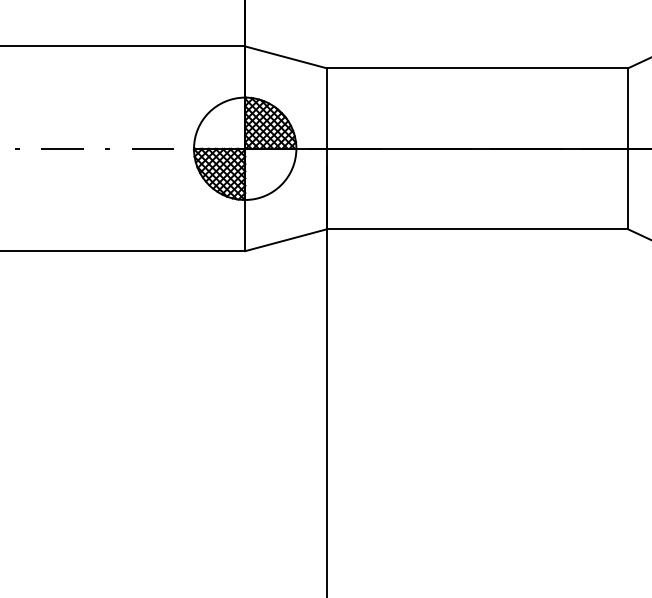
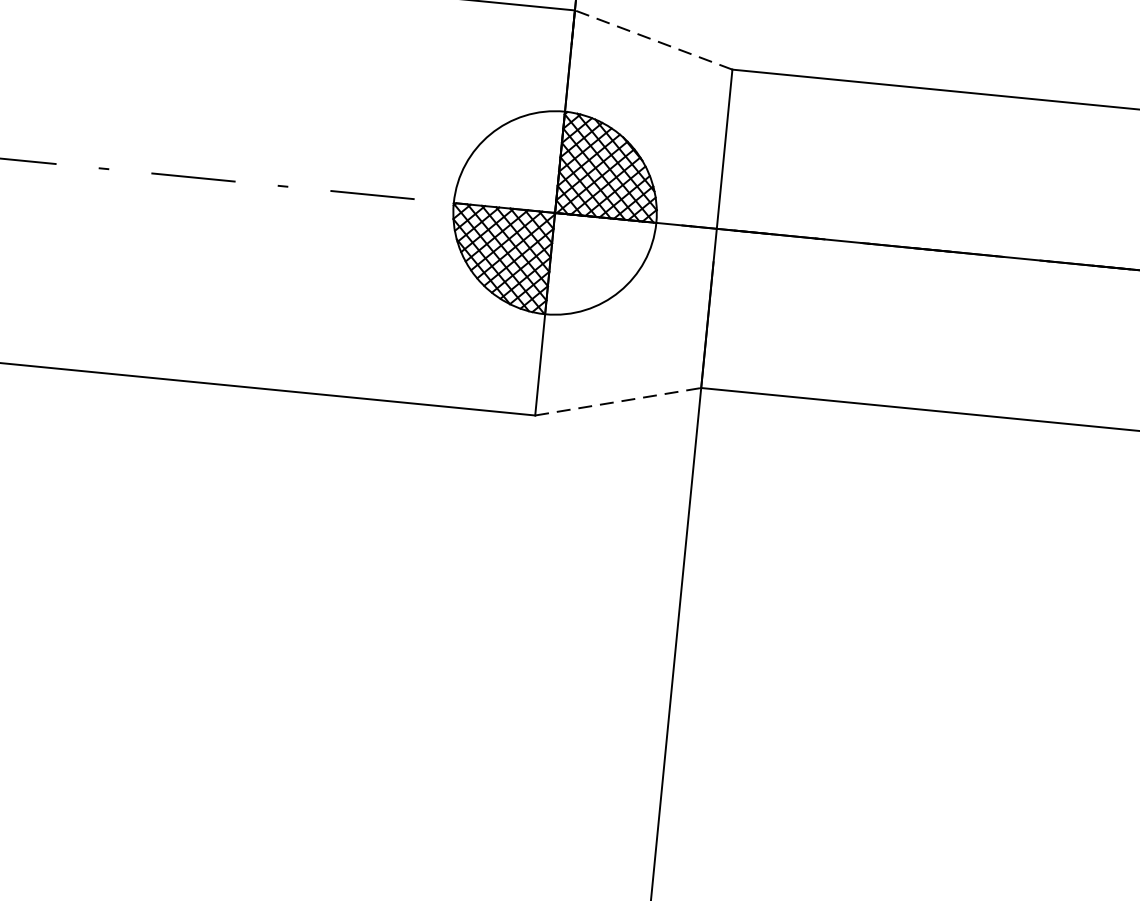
line: (285, 57) -> (652, 40), solid -> dashed
line: (286, 240) -> (618, 402), solid -> dashed

